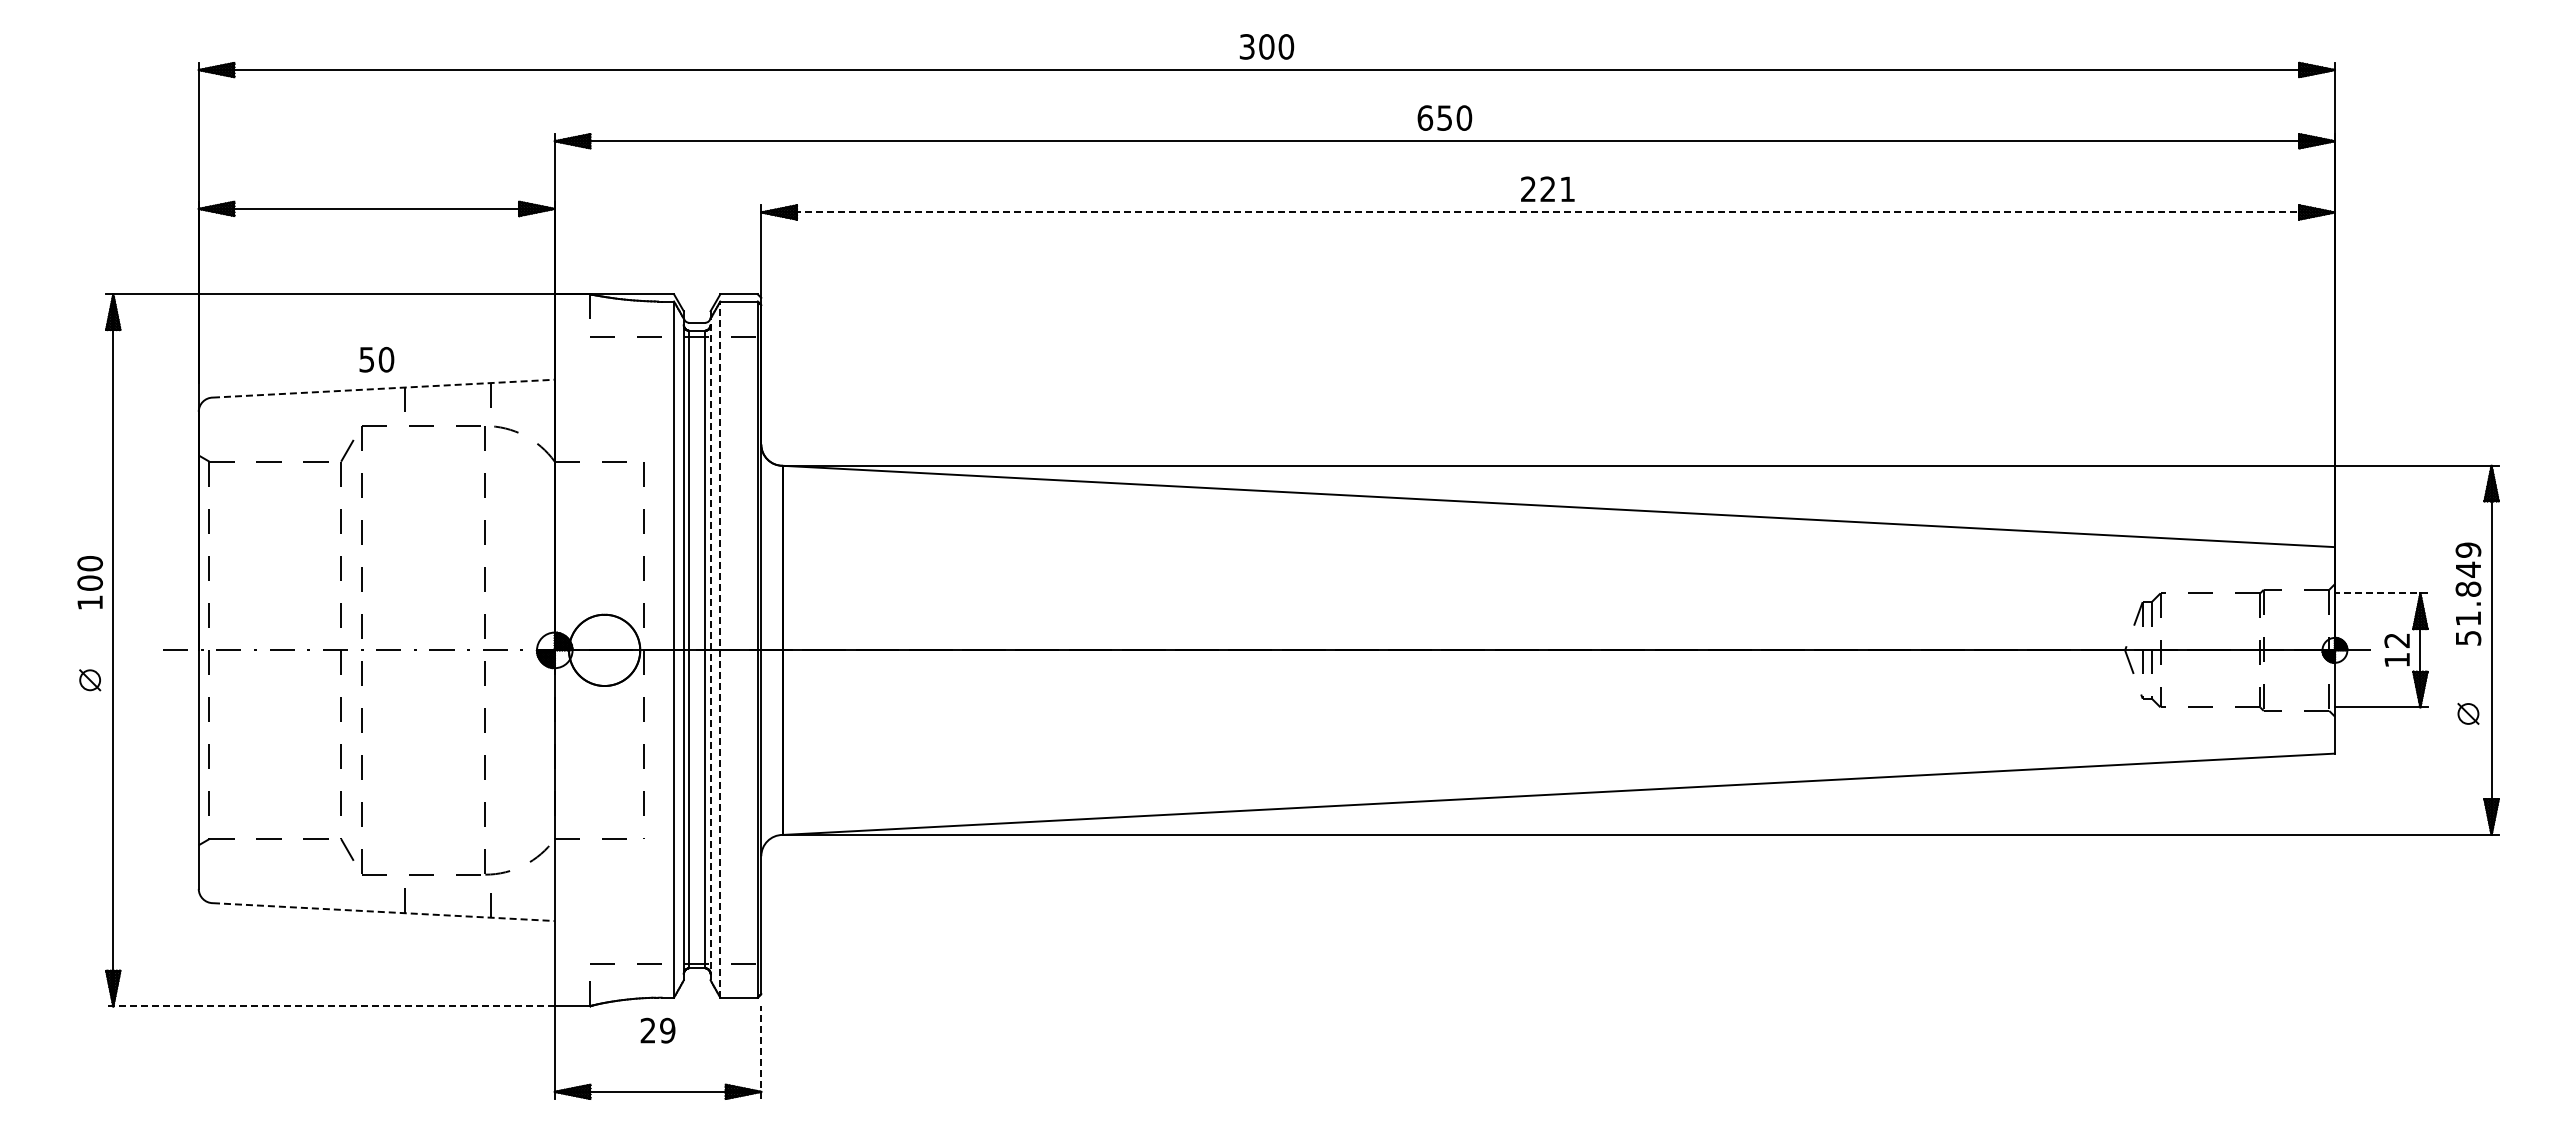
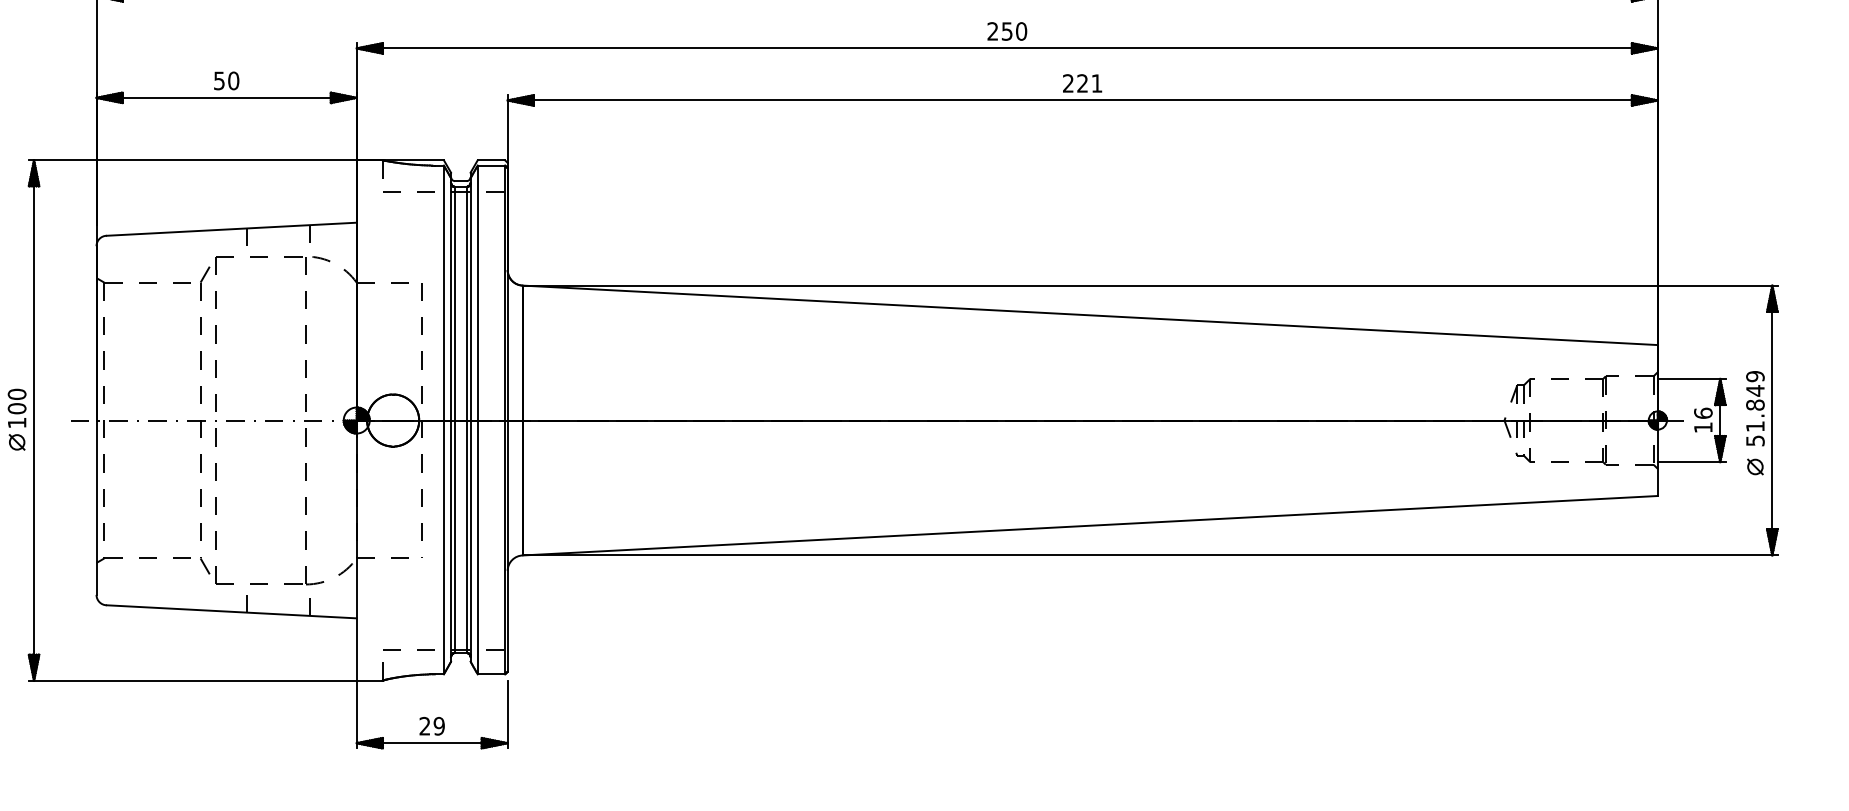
text: (1425, 117) -> (993, 31), 650 -> 250
line: (1548, 212) -> (1083, 100), dashed -> solid
text: (376, 359) -> (226, 80), moved
line: (384, 388) -> (232, 229), dashed -> solid
text: (89, 582) -> (16, 408), moved
line: (2380, 593) -> (1691, 378), dashed -> solid
text: (2468, 593) -> (1755, 408), moved
text: (2397, 640) -> (1703, 413), 12 -> 16
line: (710, 649) -> (470, 419), dashed -> solid
line: (720, 649) -> (477, 419), dashed -> solid
line: (384, 912) -> (232, 612), dashed -> solid
line: (330, 1006) -> (192, 680), dashed -> solid
text: (657, 1030) -> (431, 726), moved
line: (761, 1052) -> (507, 714), dashed -> solid

